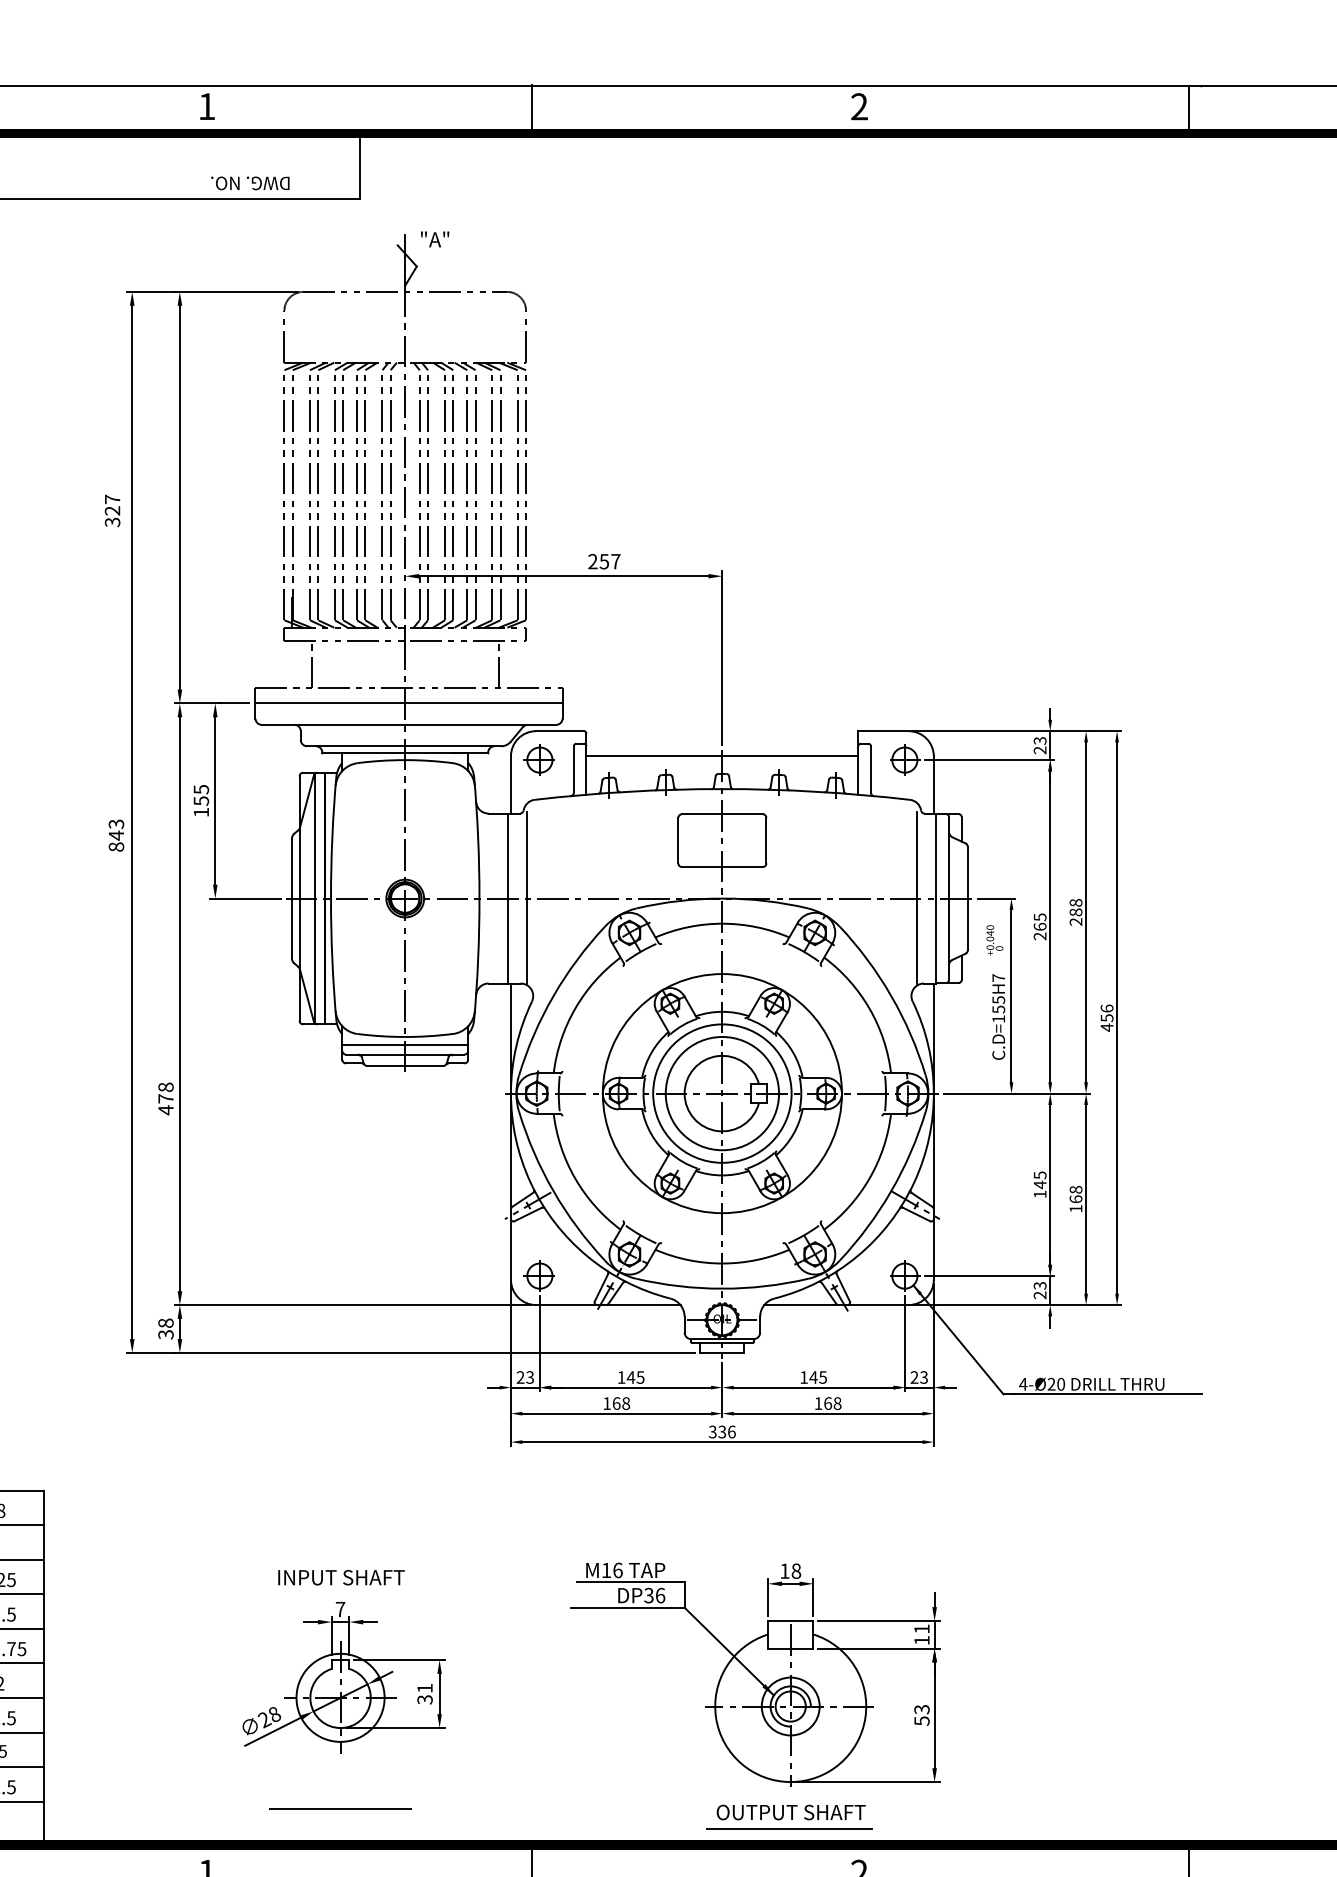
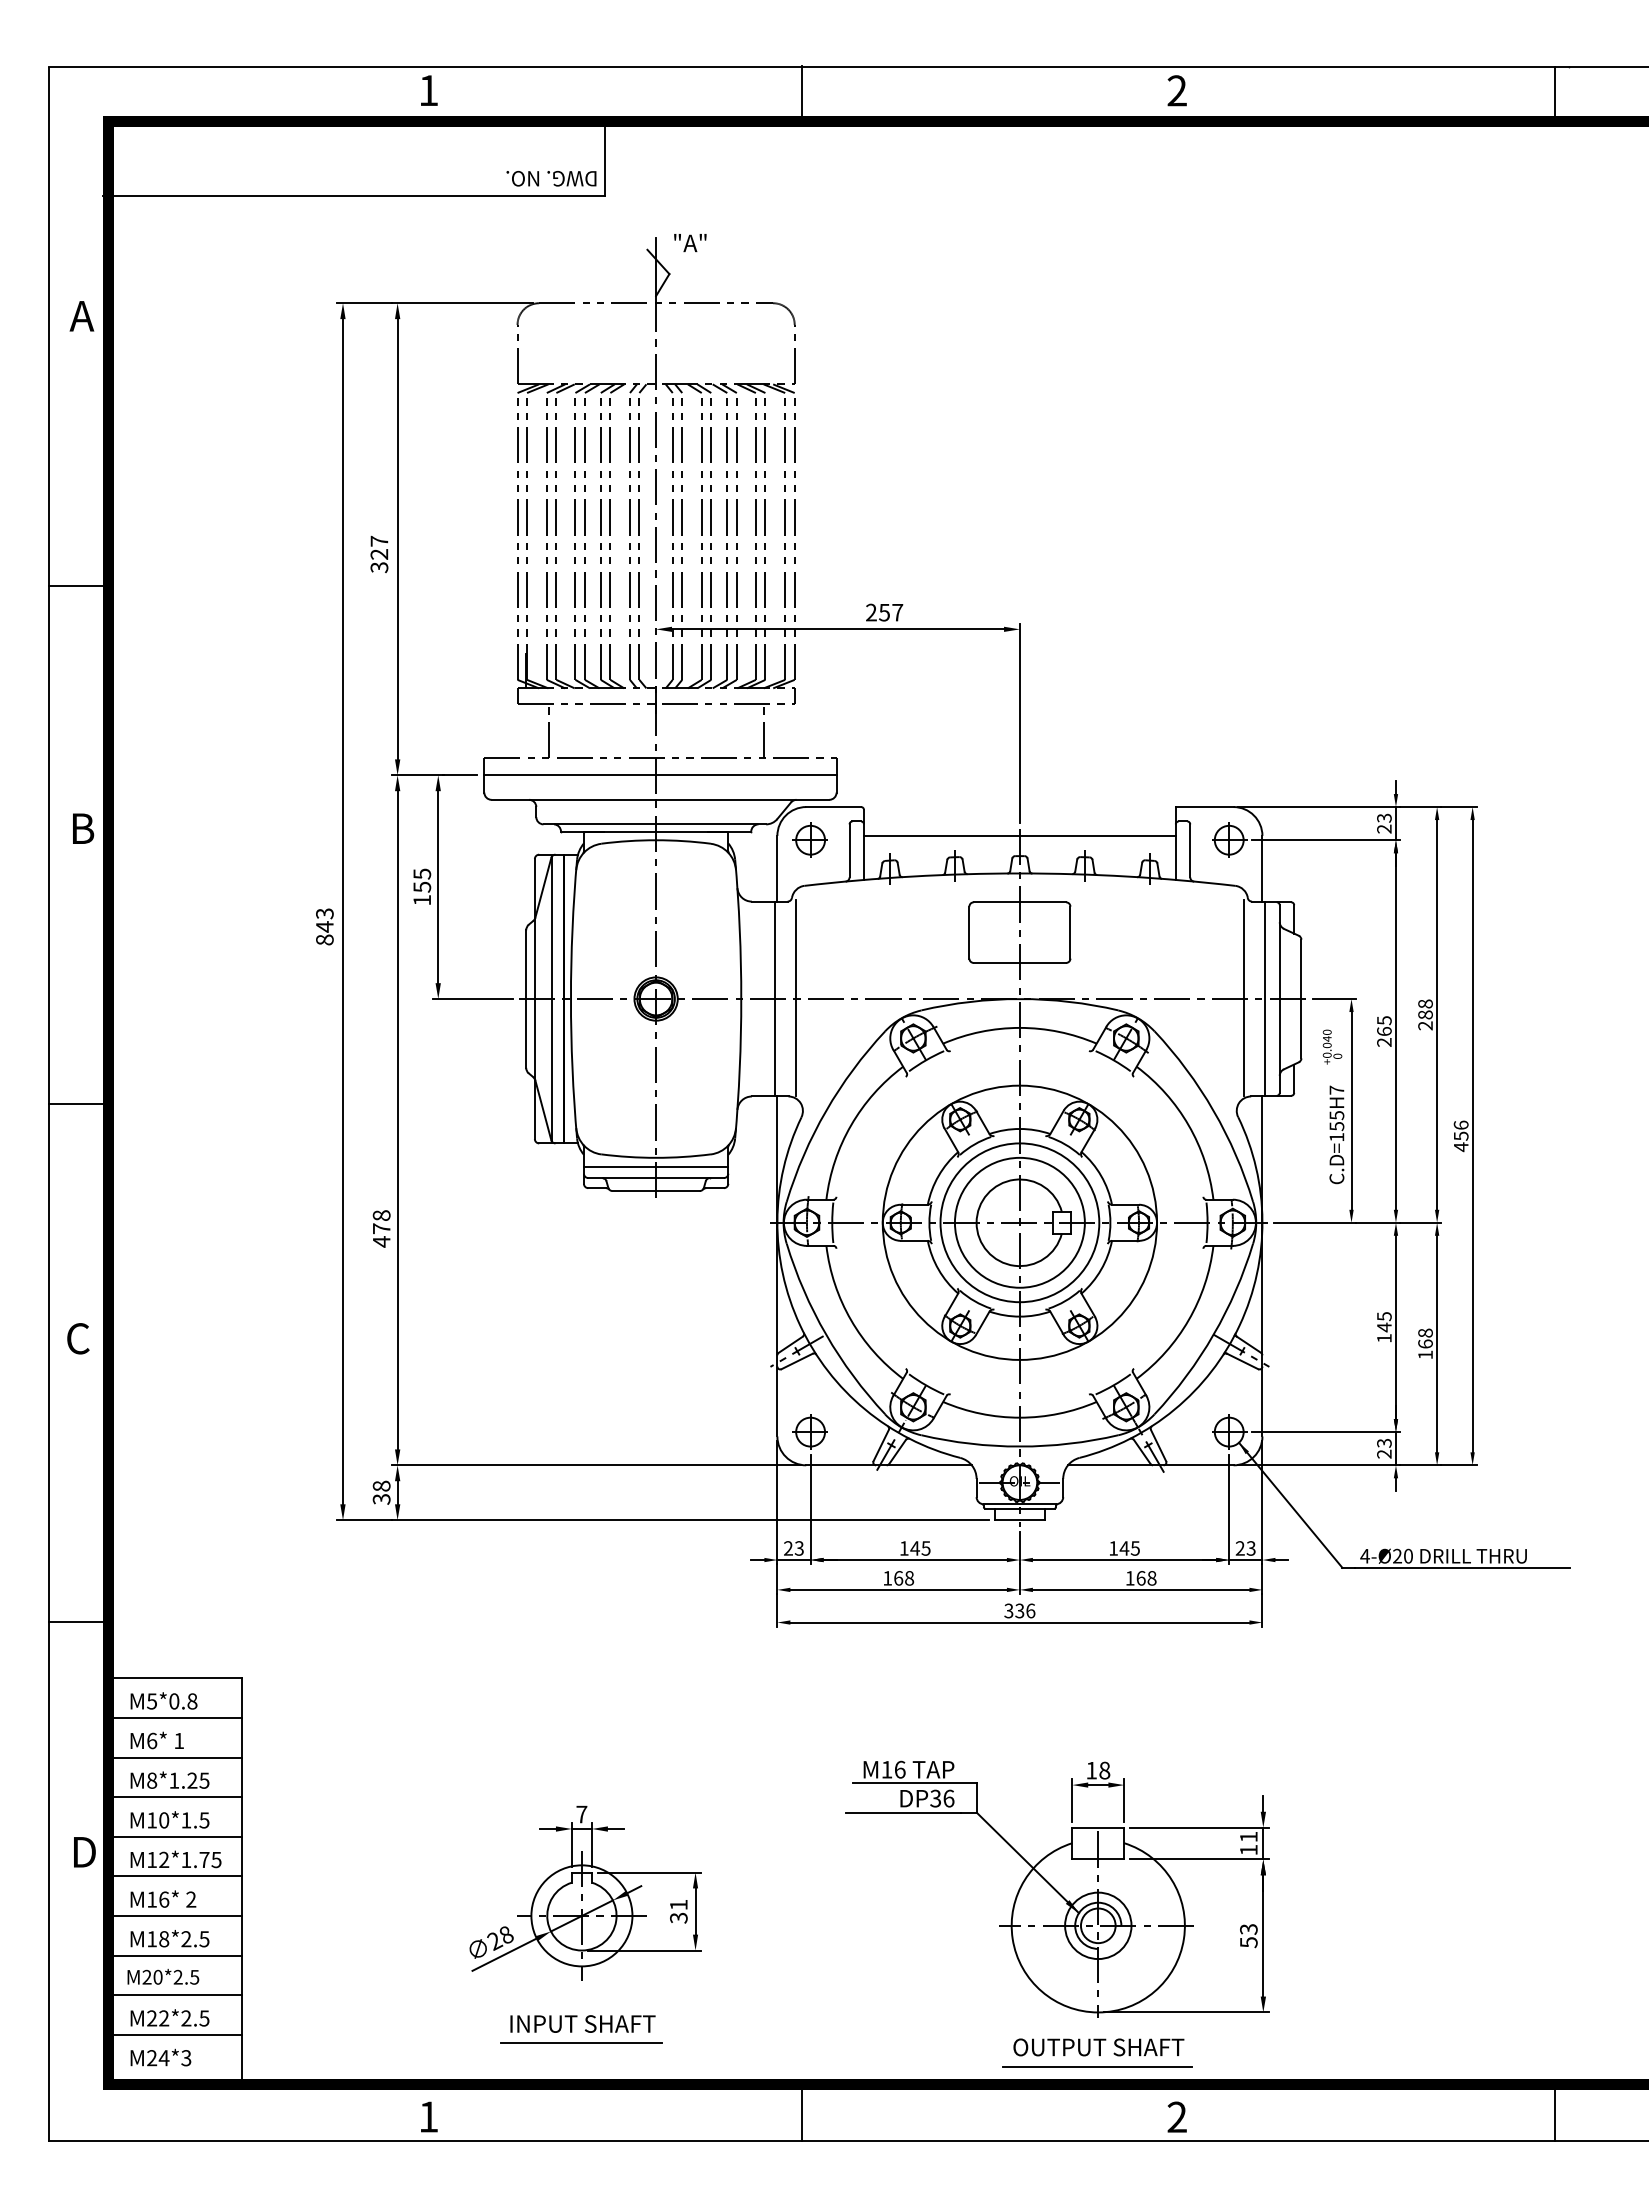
text: (250, 183) -> (551, 178), moved
text: (112, 510) -> (379, 553), moved
text: (341, 1577) -> (582, 2023), moved

